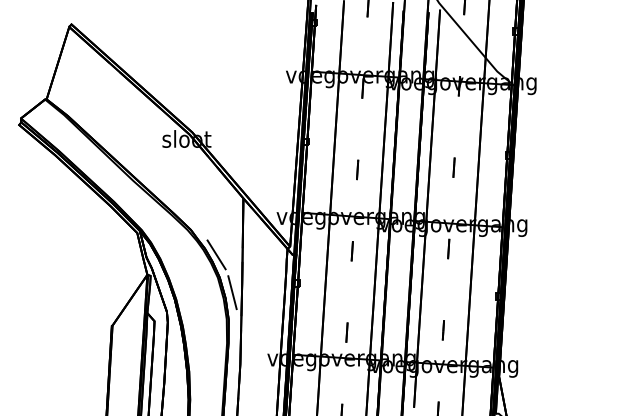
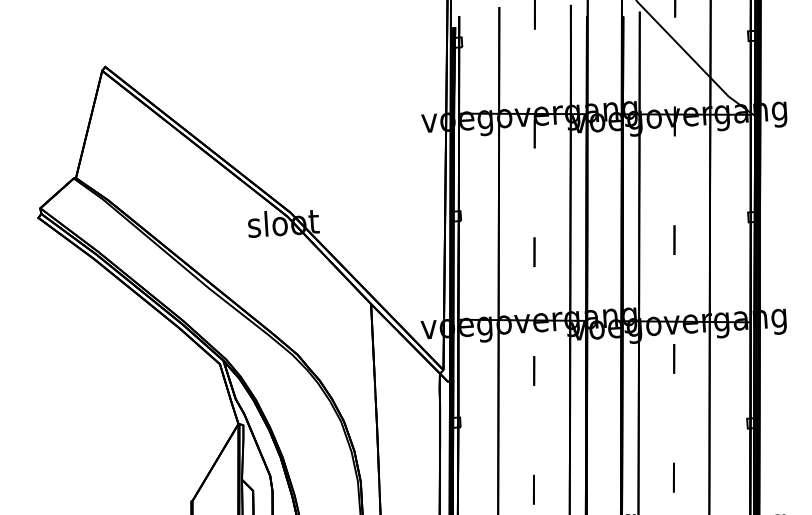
line: (216, 254) -> (337, 388), removed
line: (232, 292) -> (363, 441), removed

